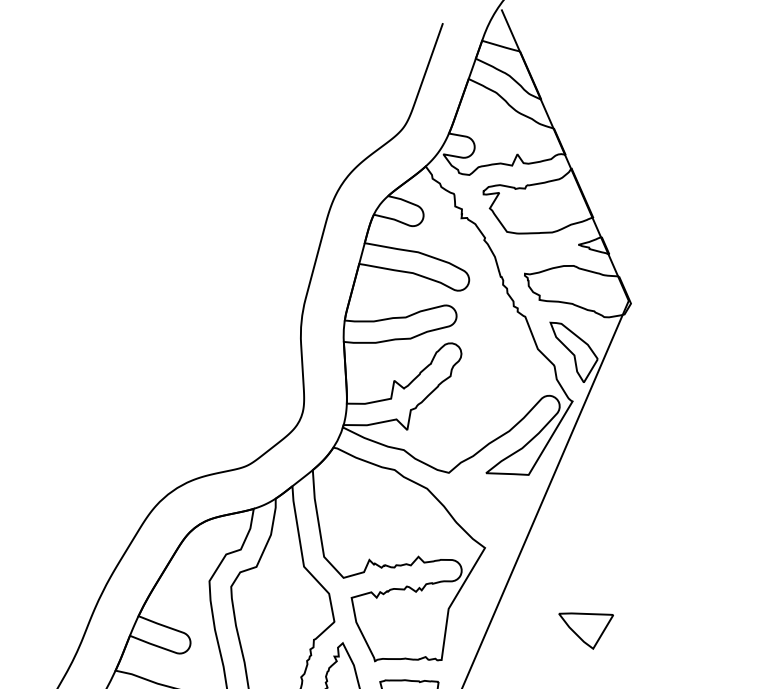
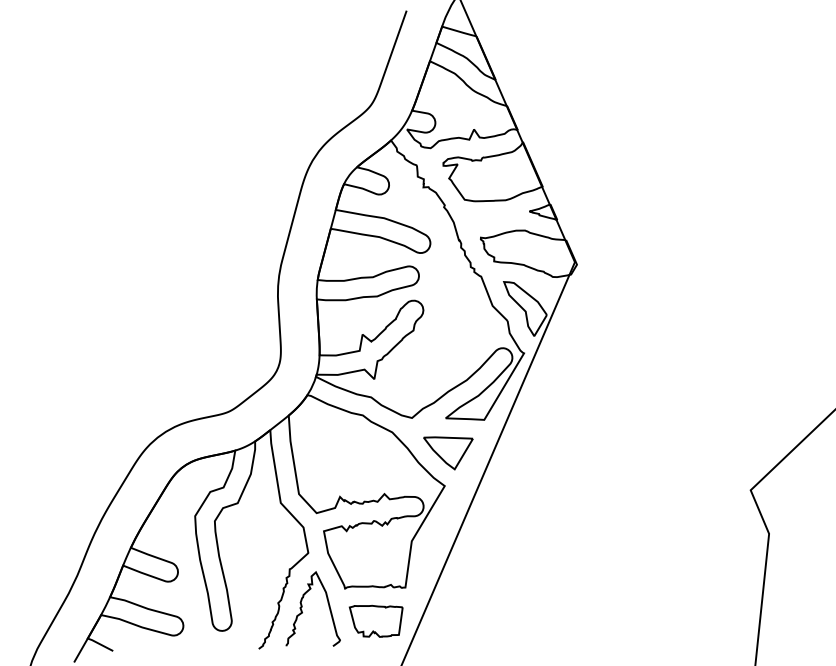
part: (586, 631) -> (448, 453), moved

